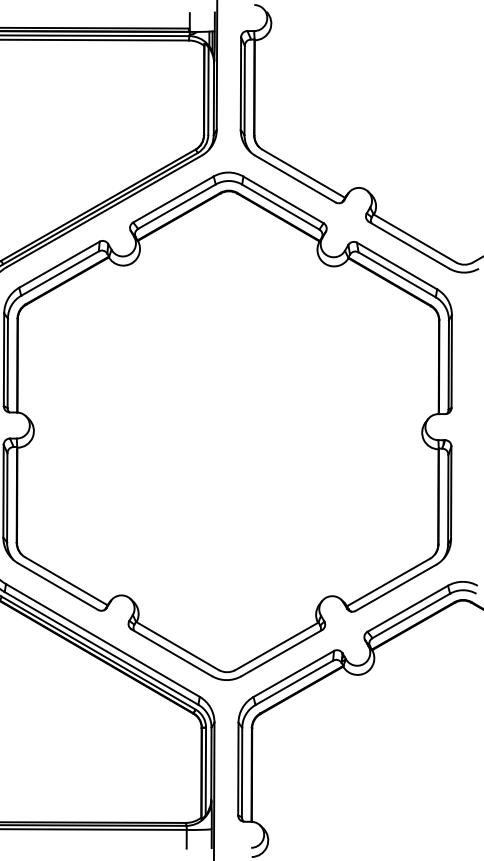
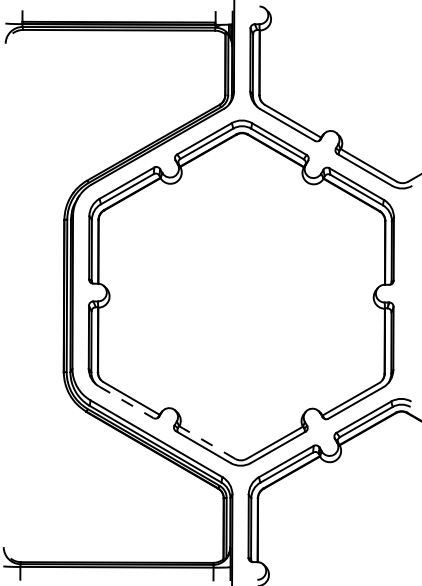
line: (58, 587) -> (126, 402), solid -> dashed
line: (177, 645) -> (207, 442), solid -> dashed

